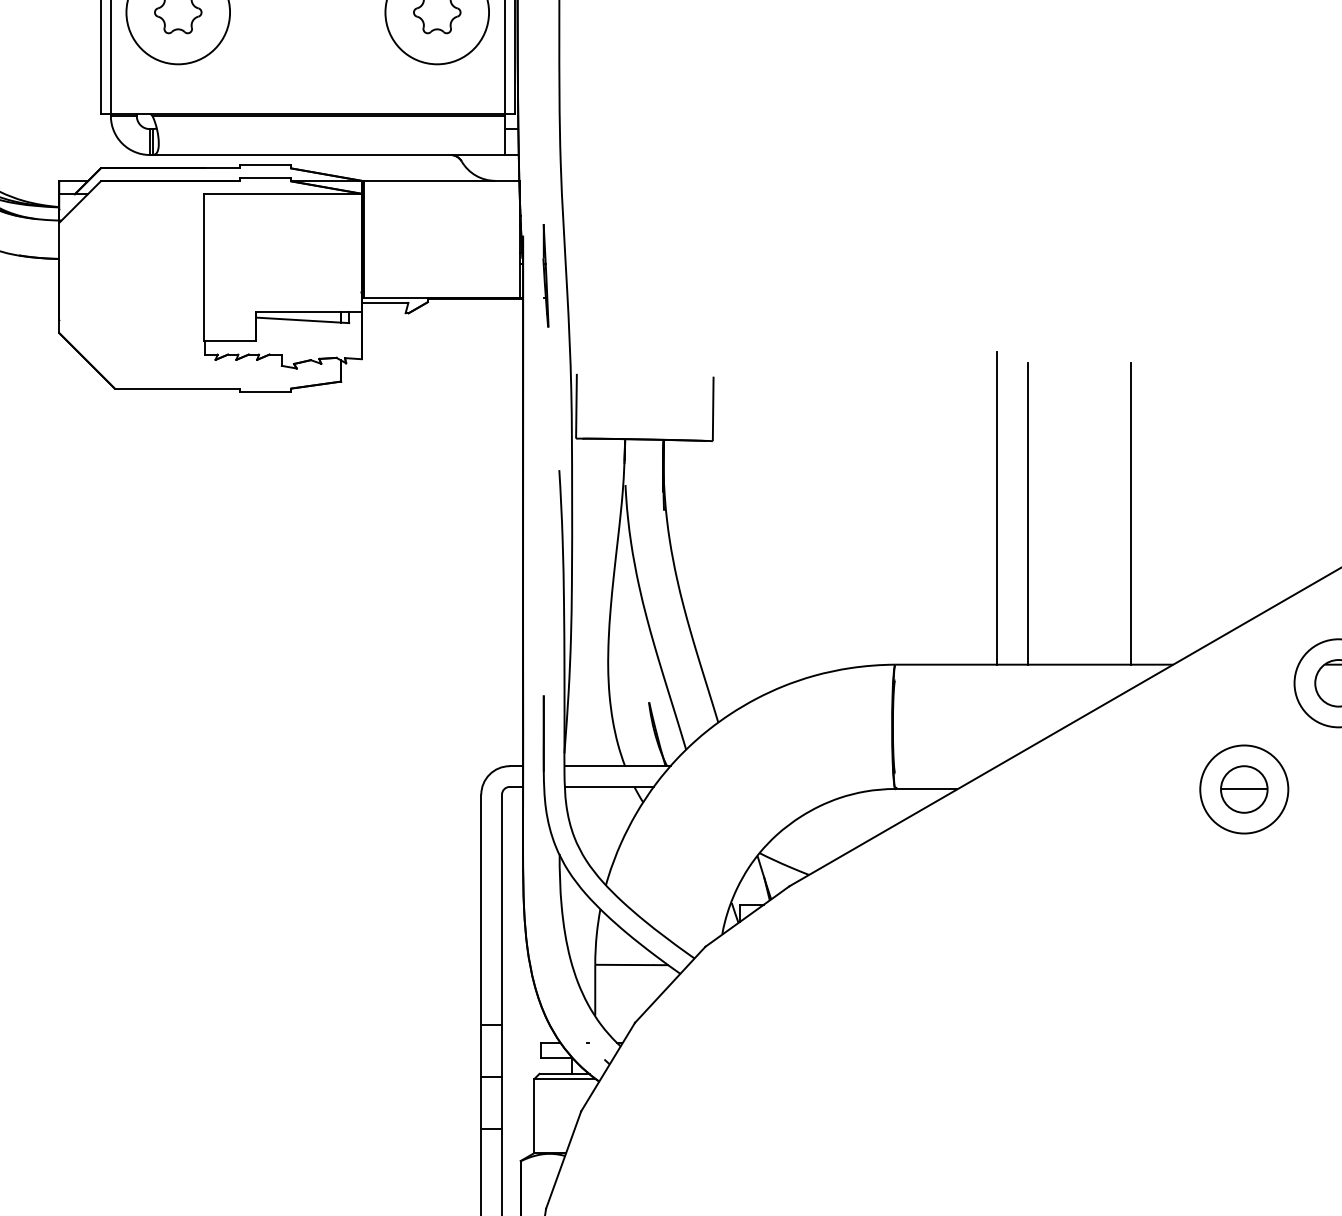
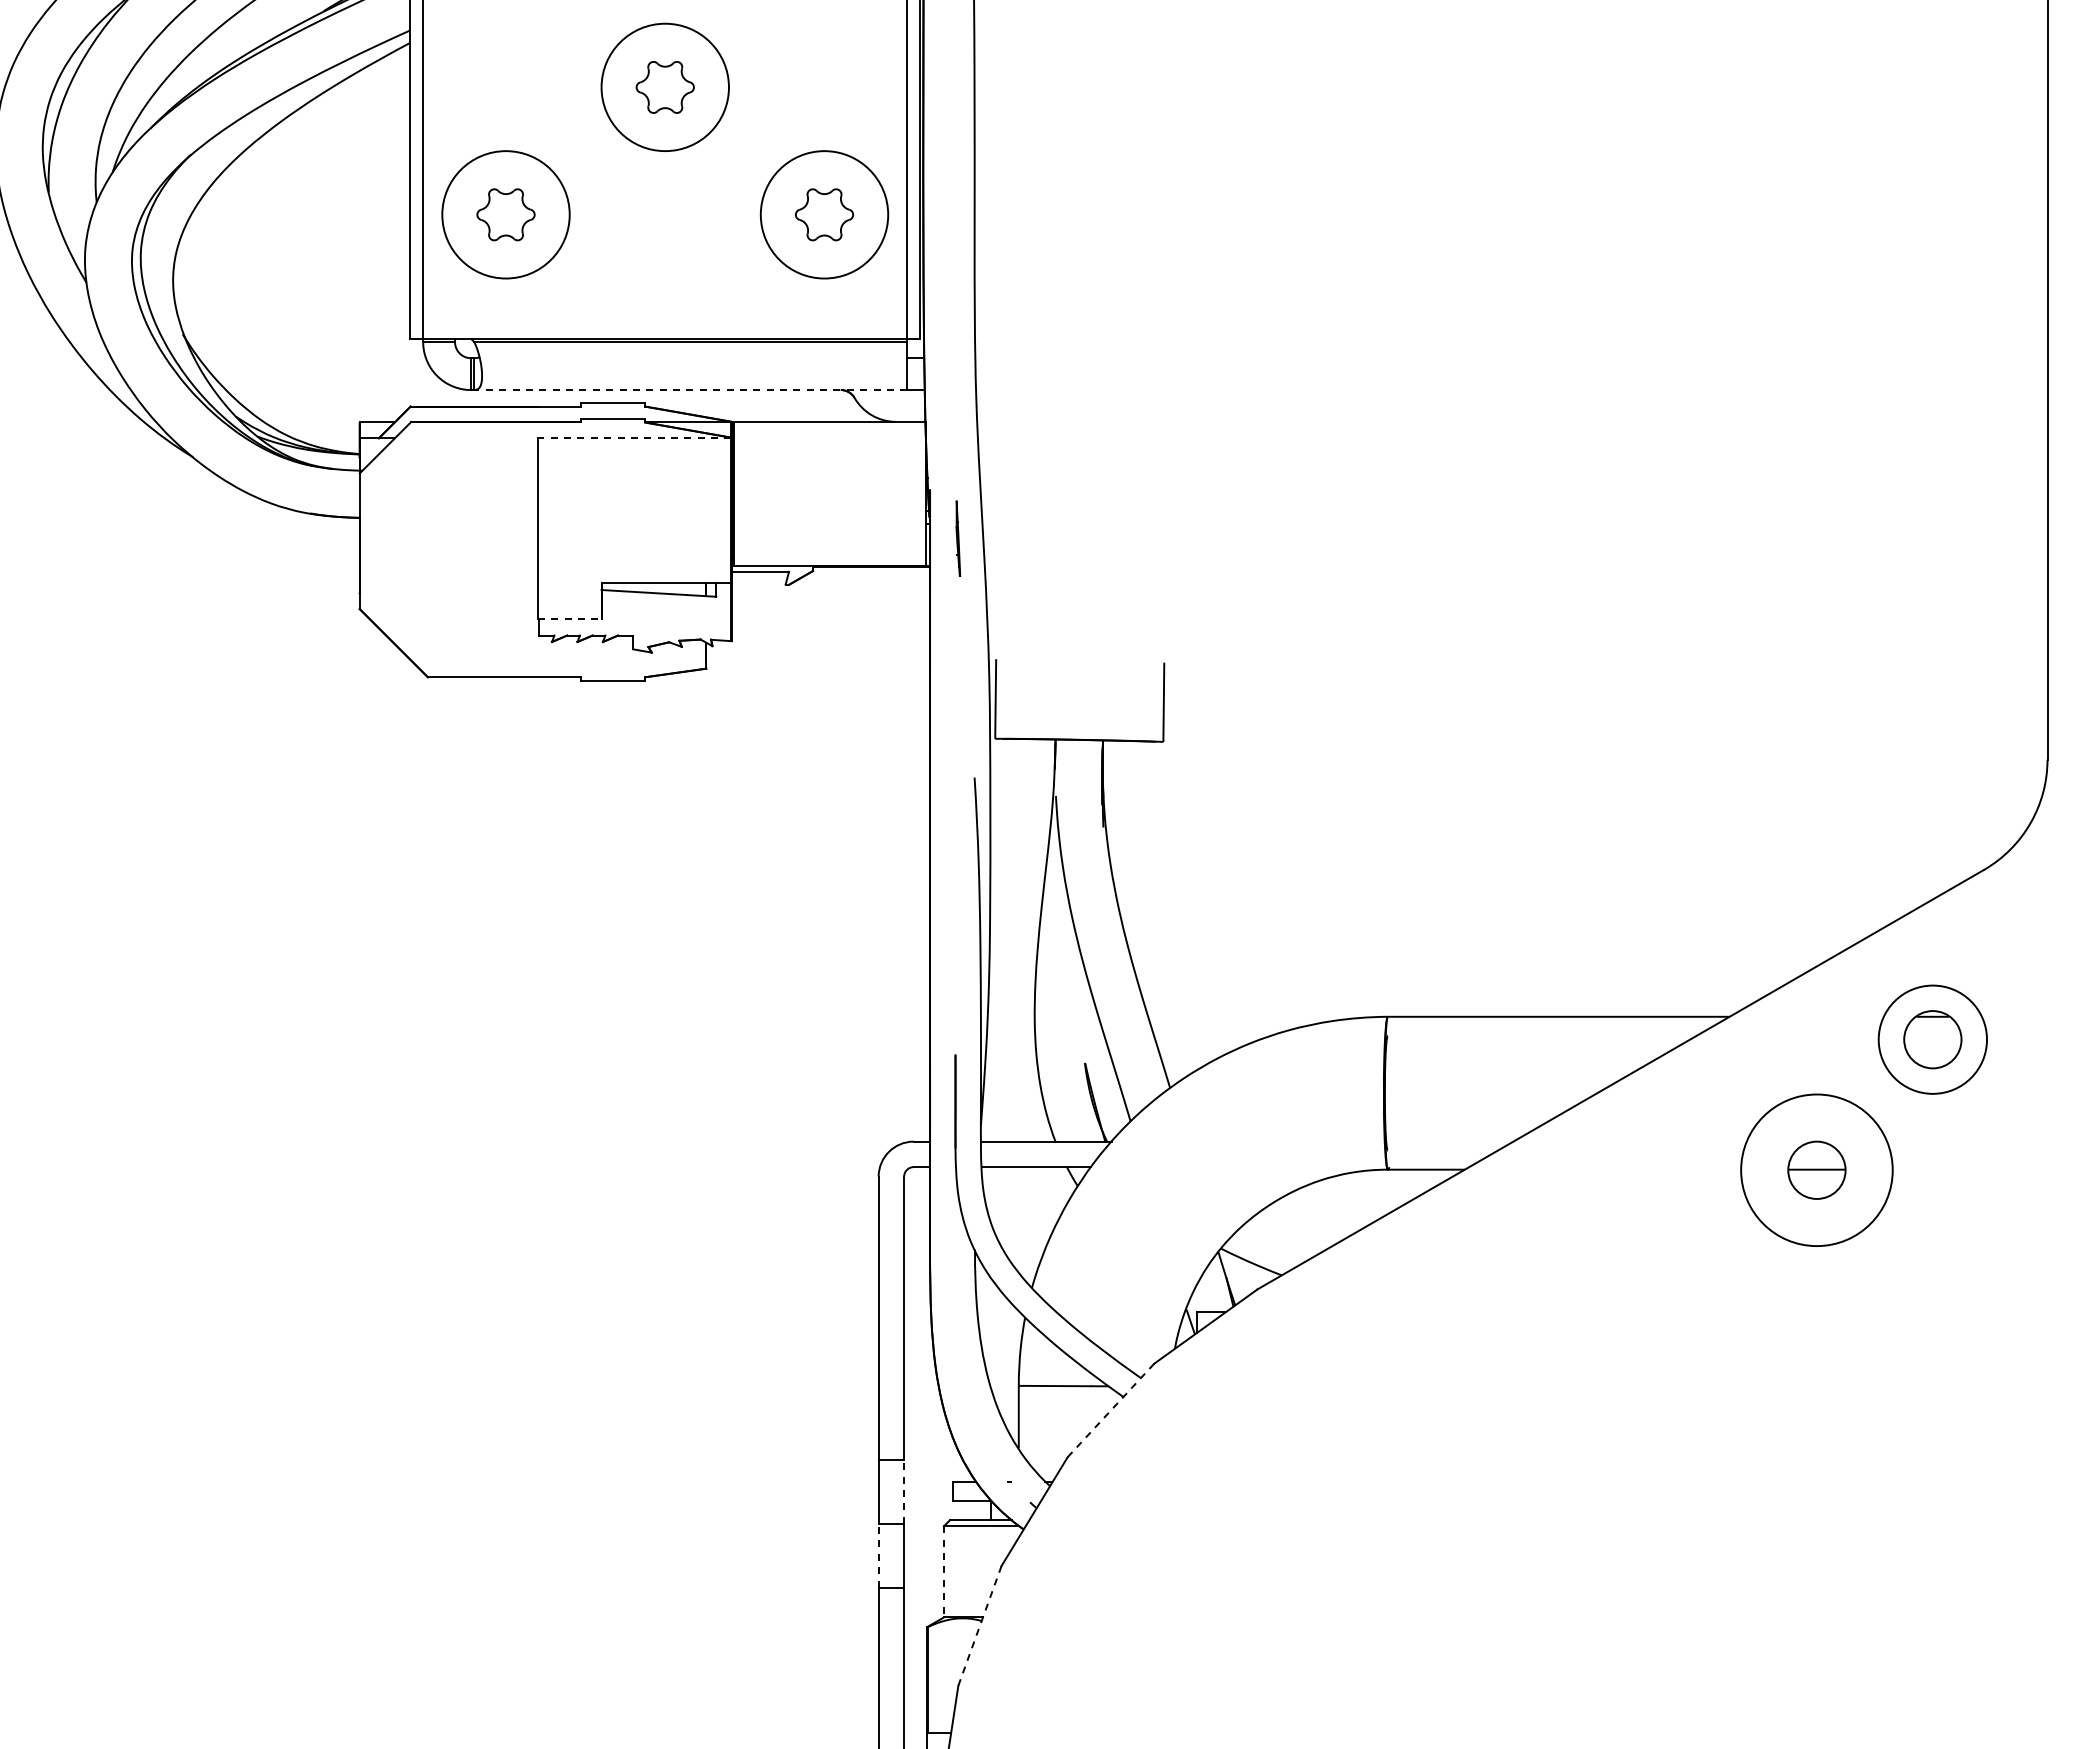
line: (328, 155) -> (690, 390), solid -> dashed
line: (282, 194) -> (634, 438), solid -> dashed
part: (546, 275) -> (958, 538), size x0.6
line: (229, 340) -> (569, 618), solid -> dashed
line: (996, 508) -> (1512, 824), removed
line: (1027, 513) -> (1550, 830), removed
line: (1131, 513) -> (1678, 830), removed
circle: (1243, 789) -> (1816, 1170), size x1.4
line: (670, 984) -> (1111, 1410), solid -> dashed
line: (502, 1050) -> (904, 1491), solid -> dashed
line: (481, 1102) -> (878, 1555), solid -> dashed
line: (534, 1115) -> (943, 1571), solid -> dashed
line: (563, 1159) -> (979, 1625), solid -> dashed

